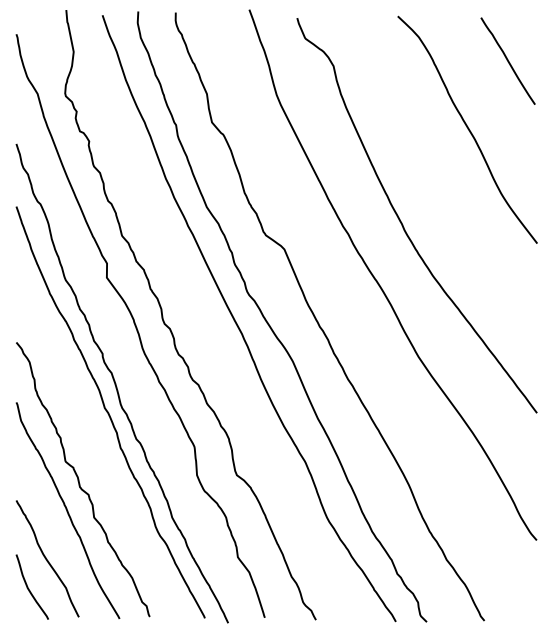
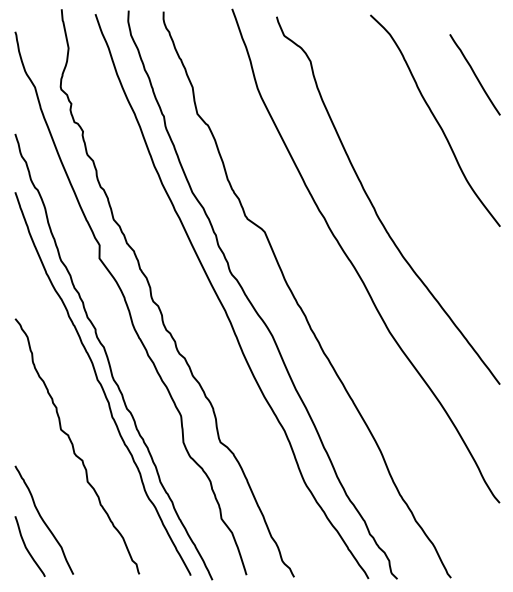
line: (507, 60) -> (474, 74), moved
curve: (67, 510) -> (62, 475), removed

